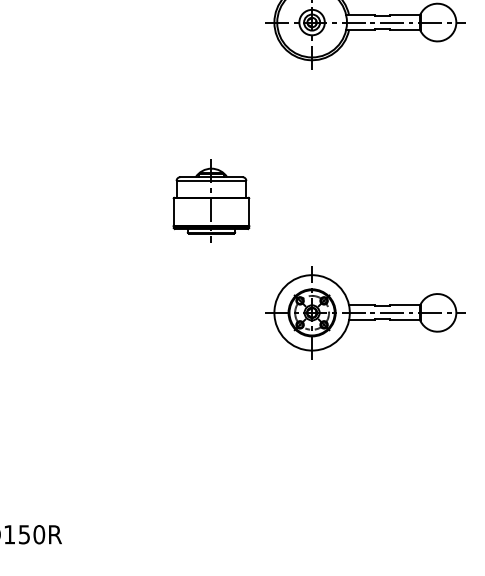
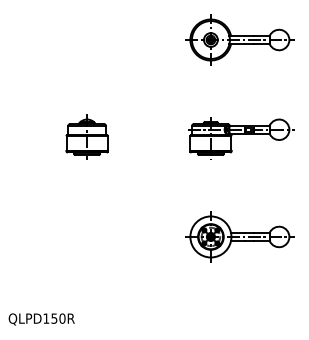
part: (210, 199) -> (86, 136), moved
part: (368, 203) -> (241, 138), added
part: (364, 312) -> (239, 236), moved

